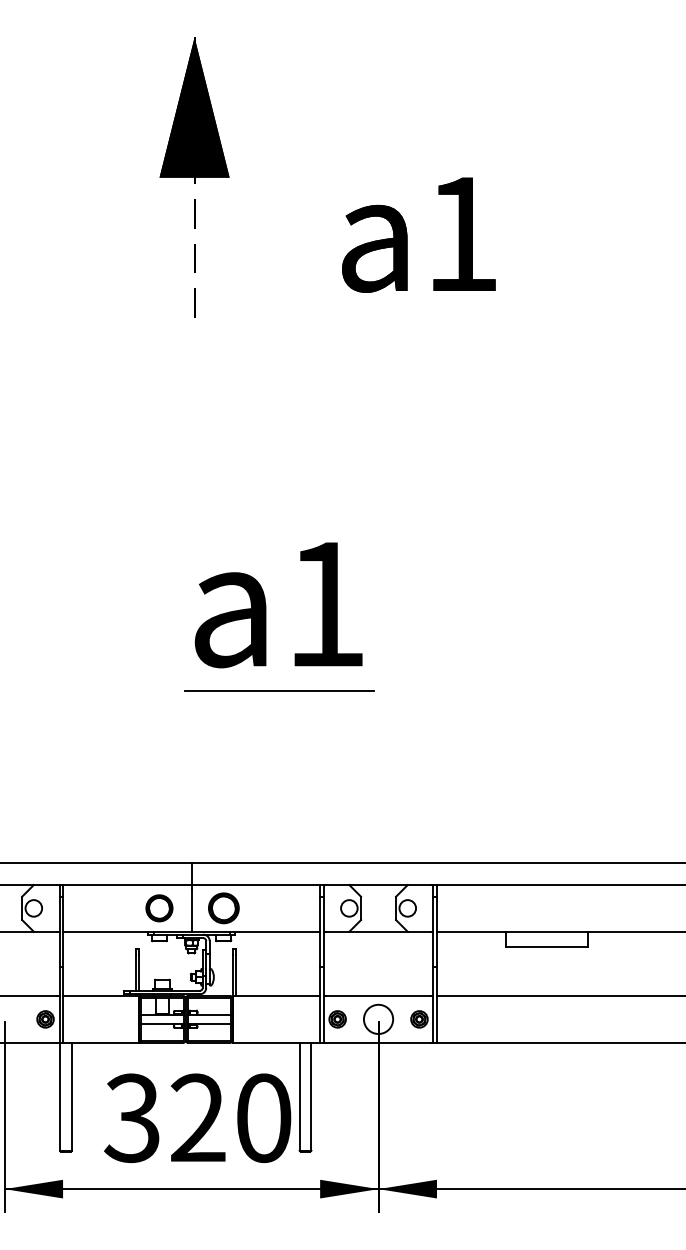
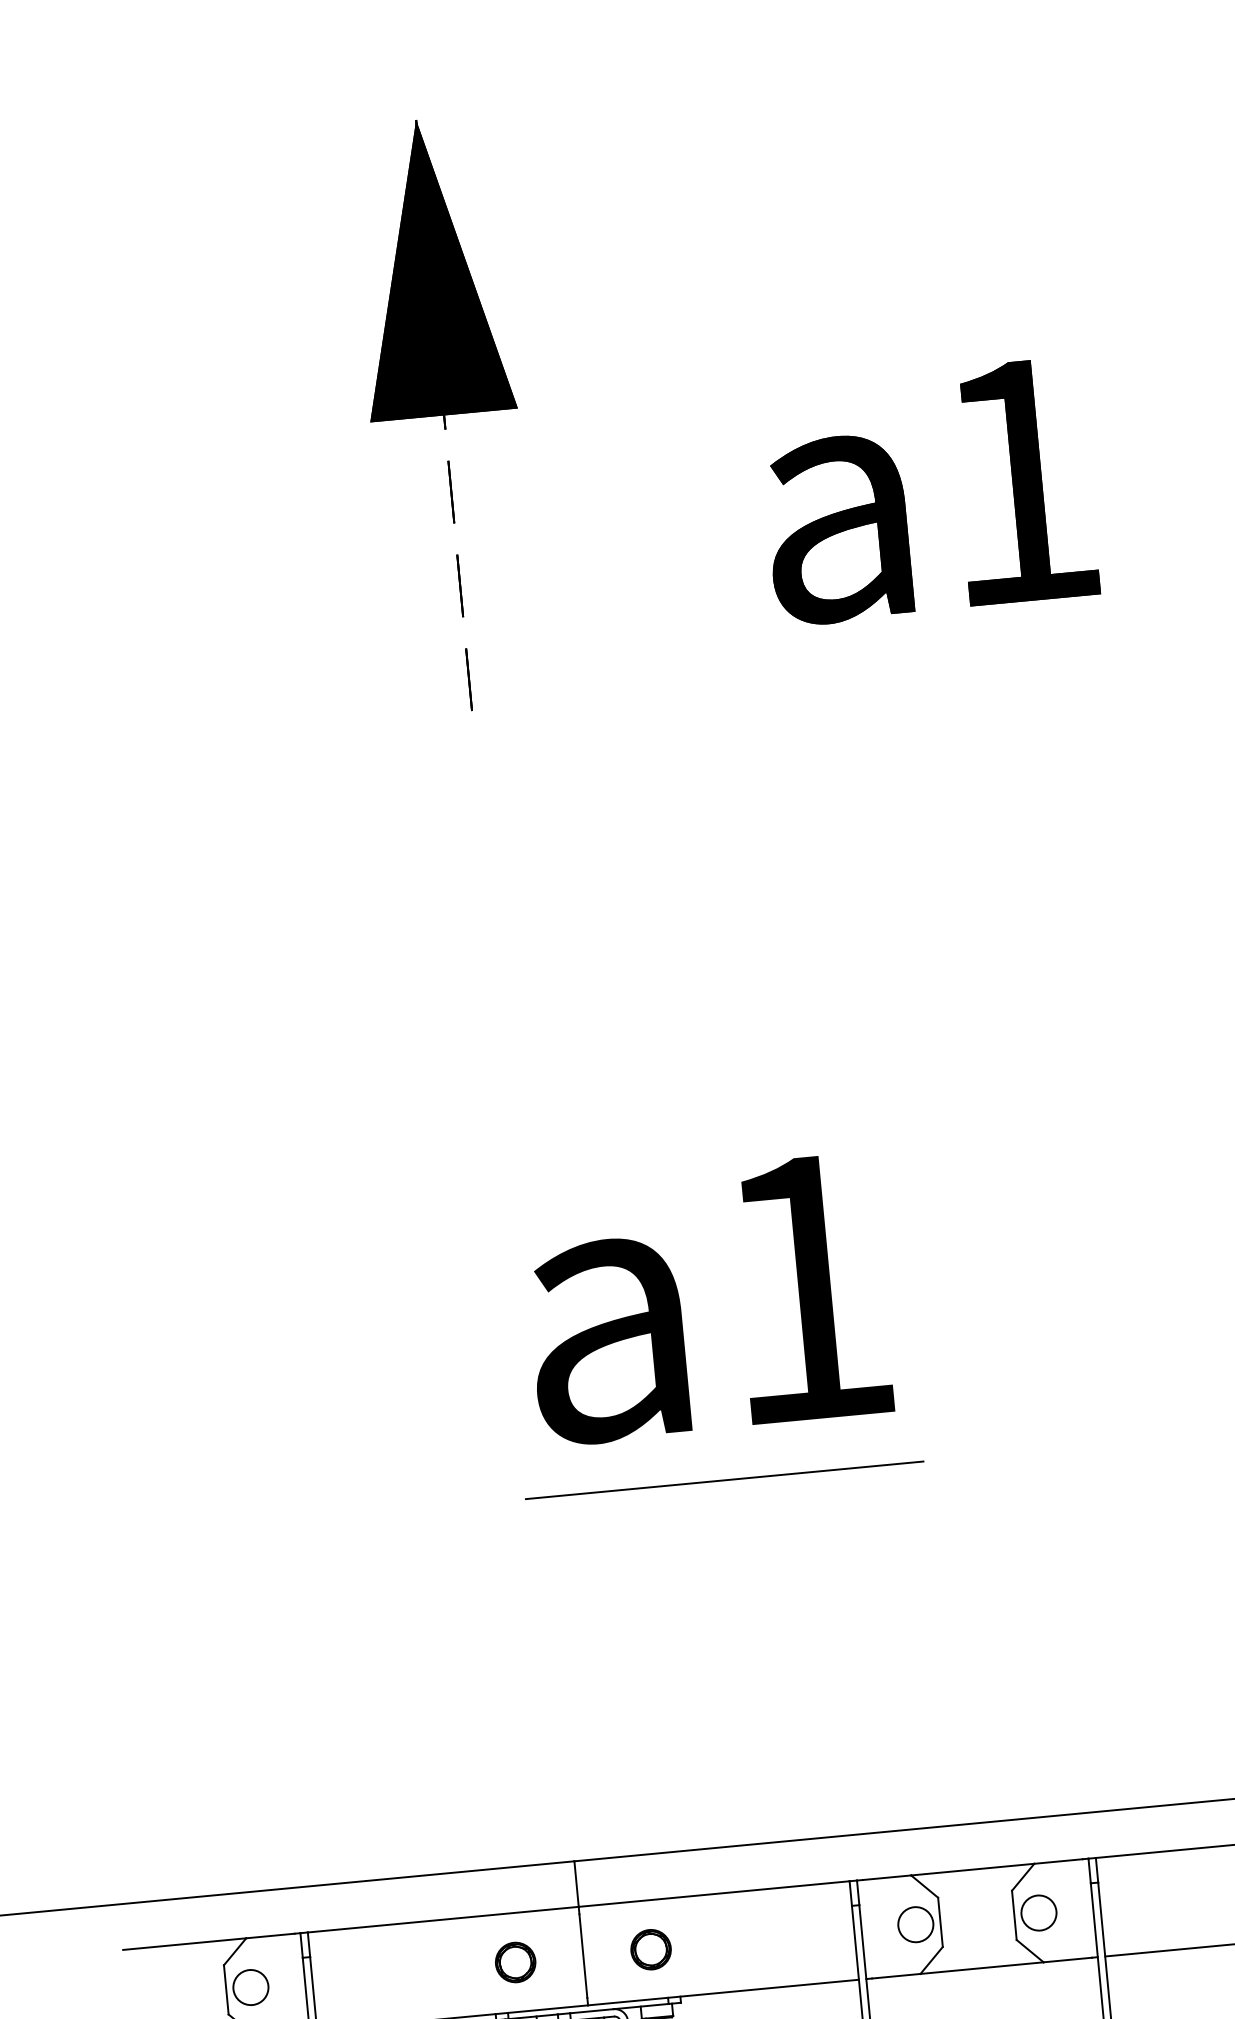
part: (159, 908) -> (515, 1962), size x0.71
part: (223, 908) -> (650, 1949), size x0.62

